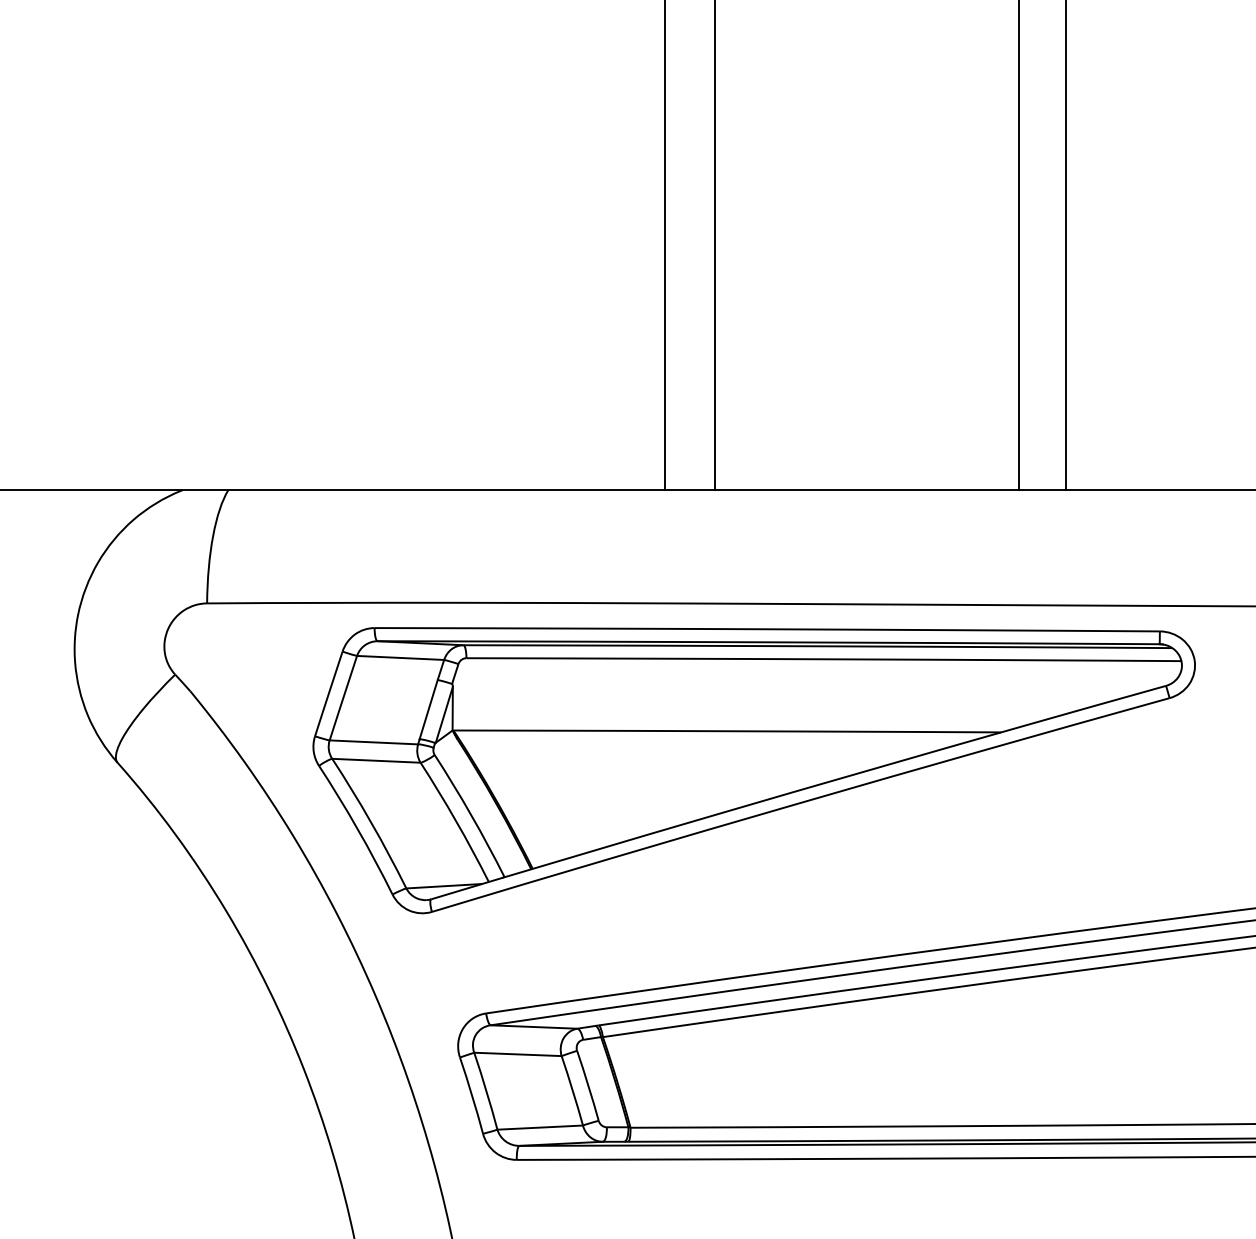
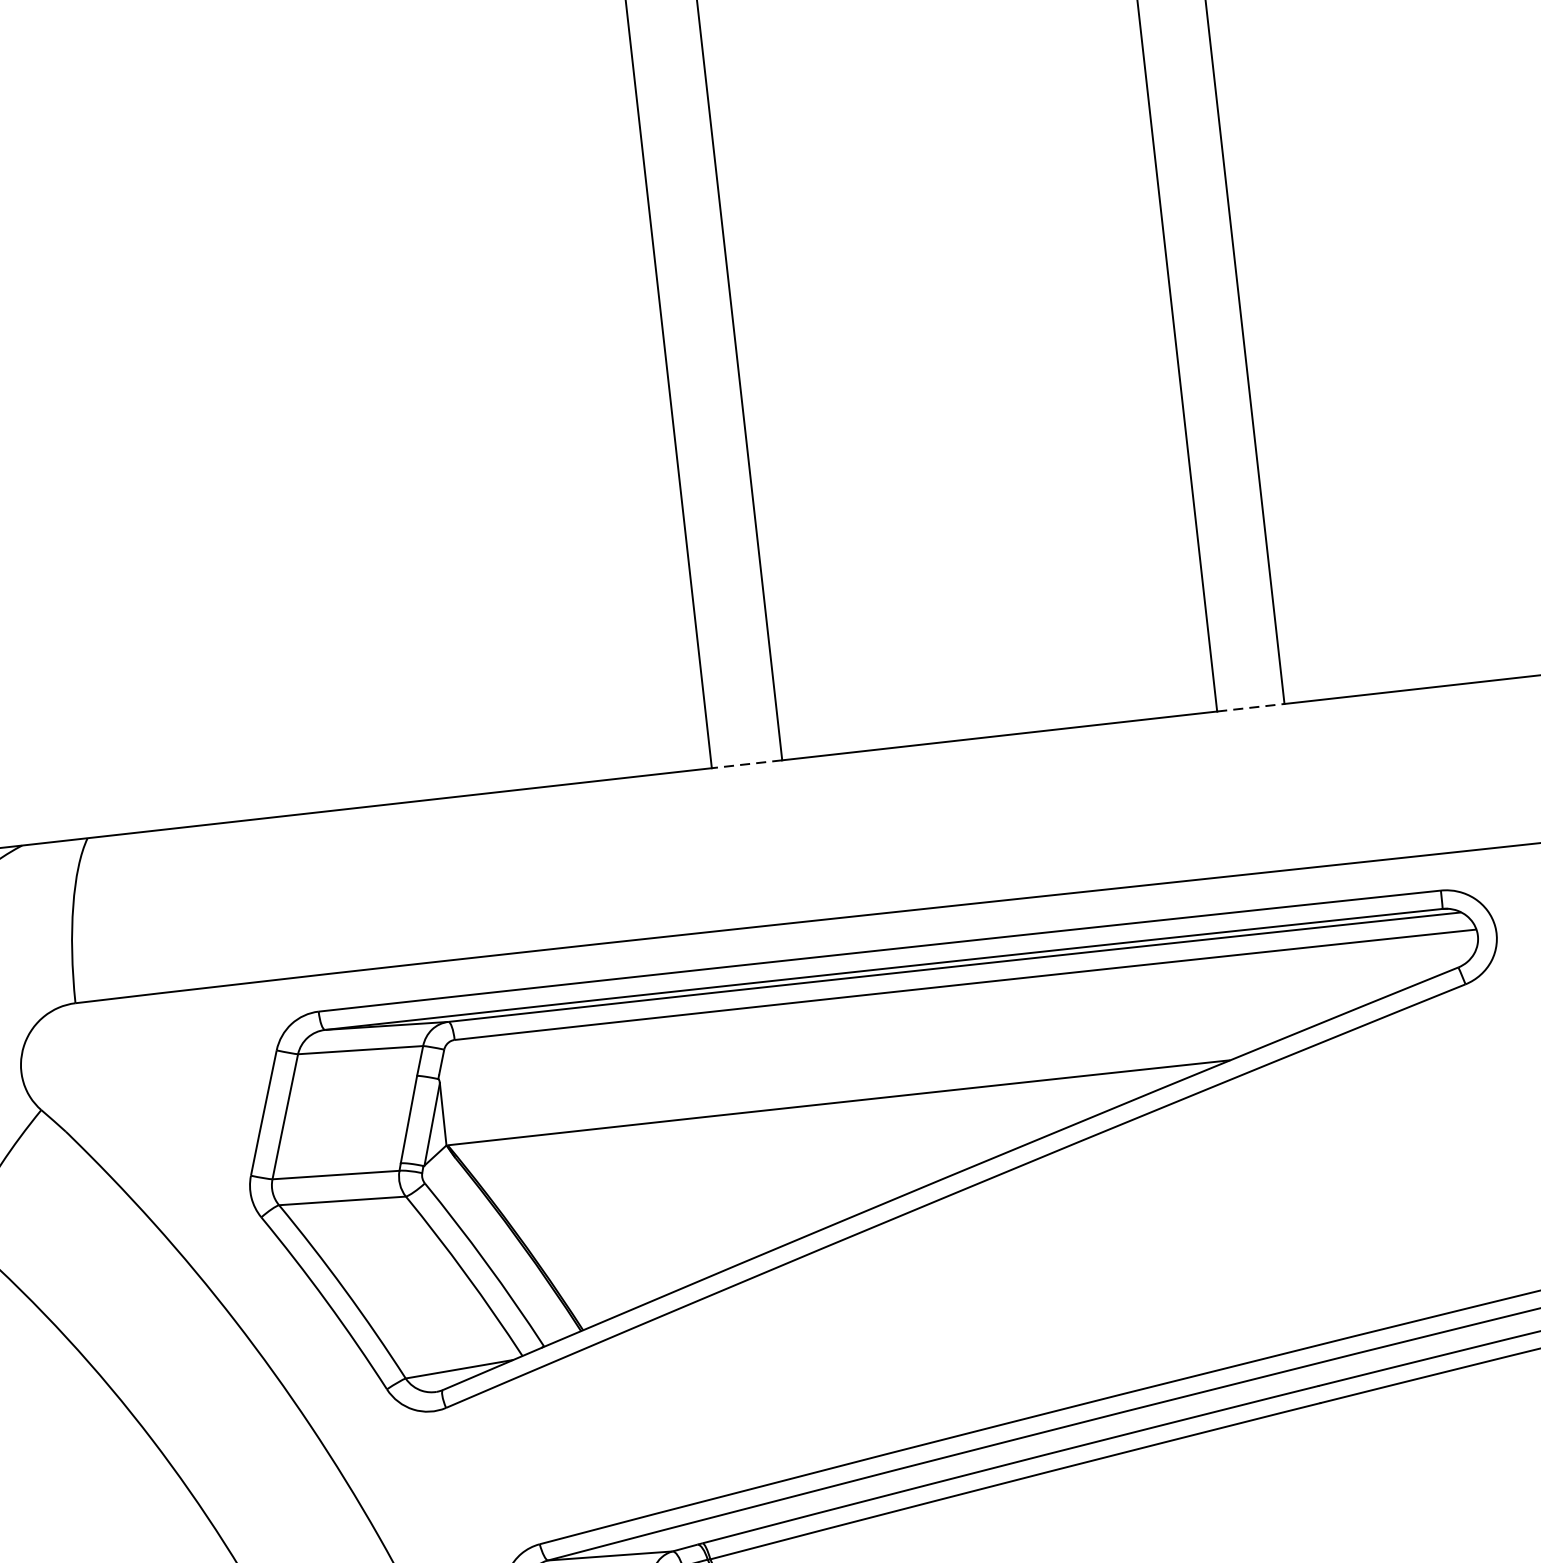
line: (689, 490) -> (746, 764), solid -> dashed
line: (1042, 490) -> (1250, 708), solid -> dashed

